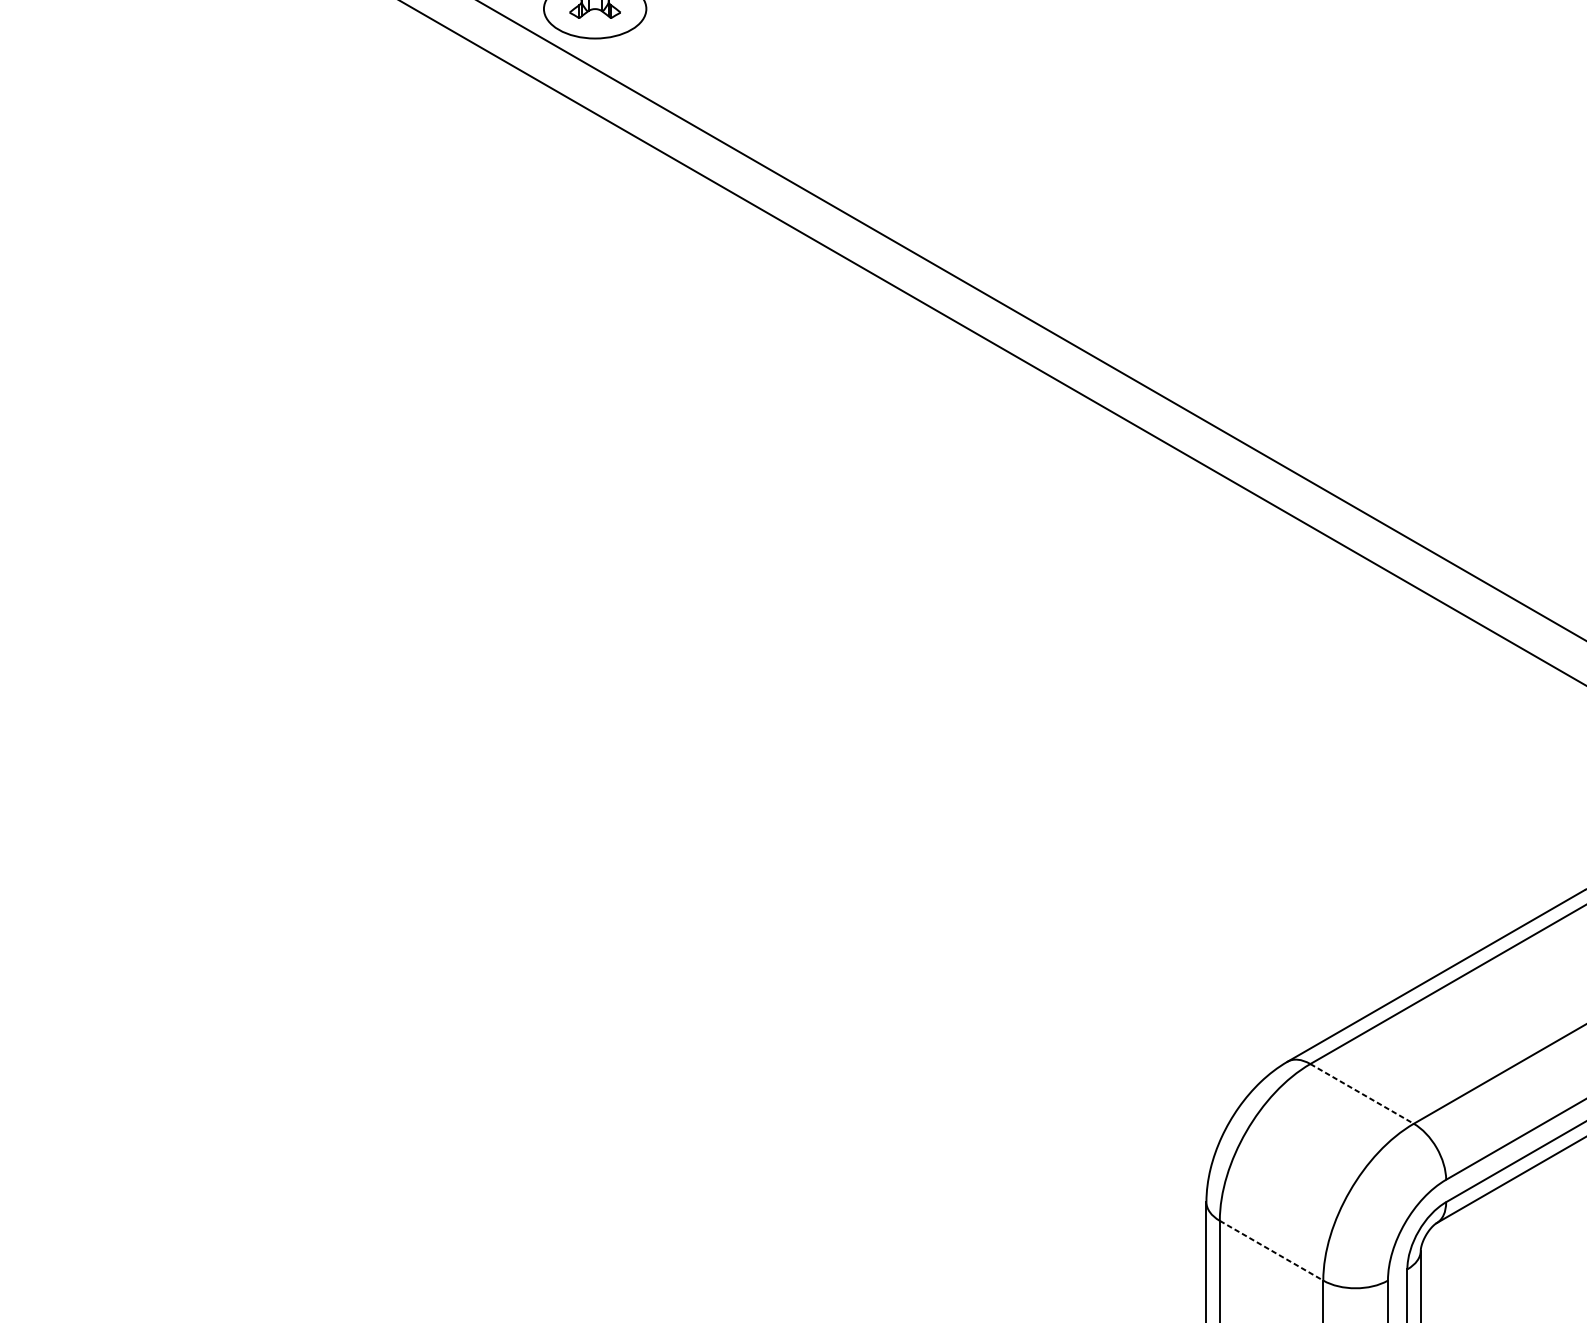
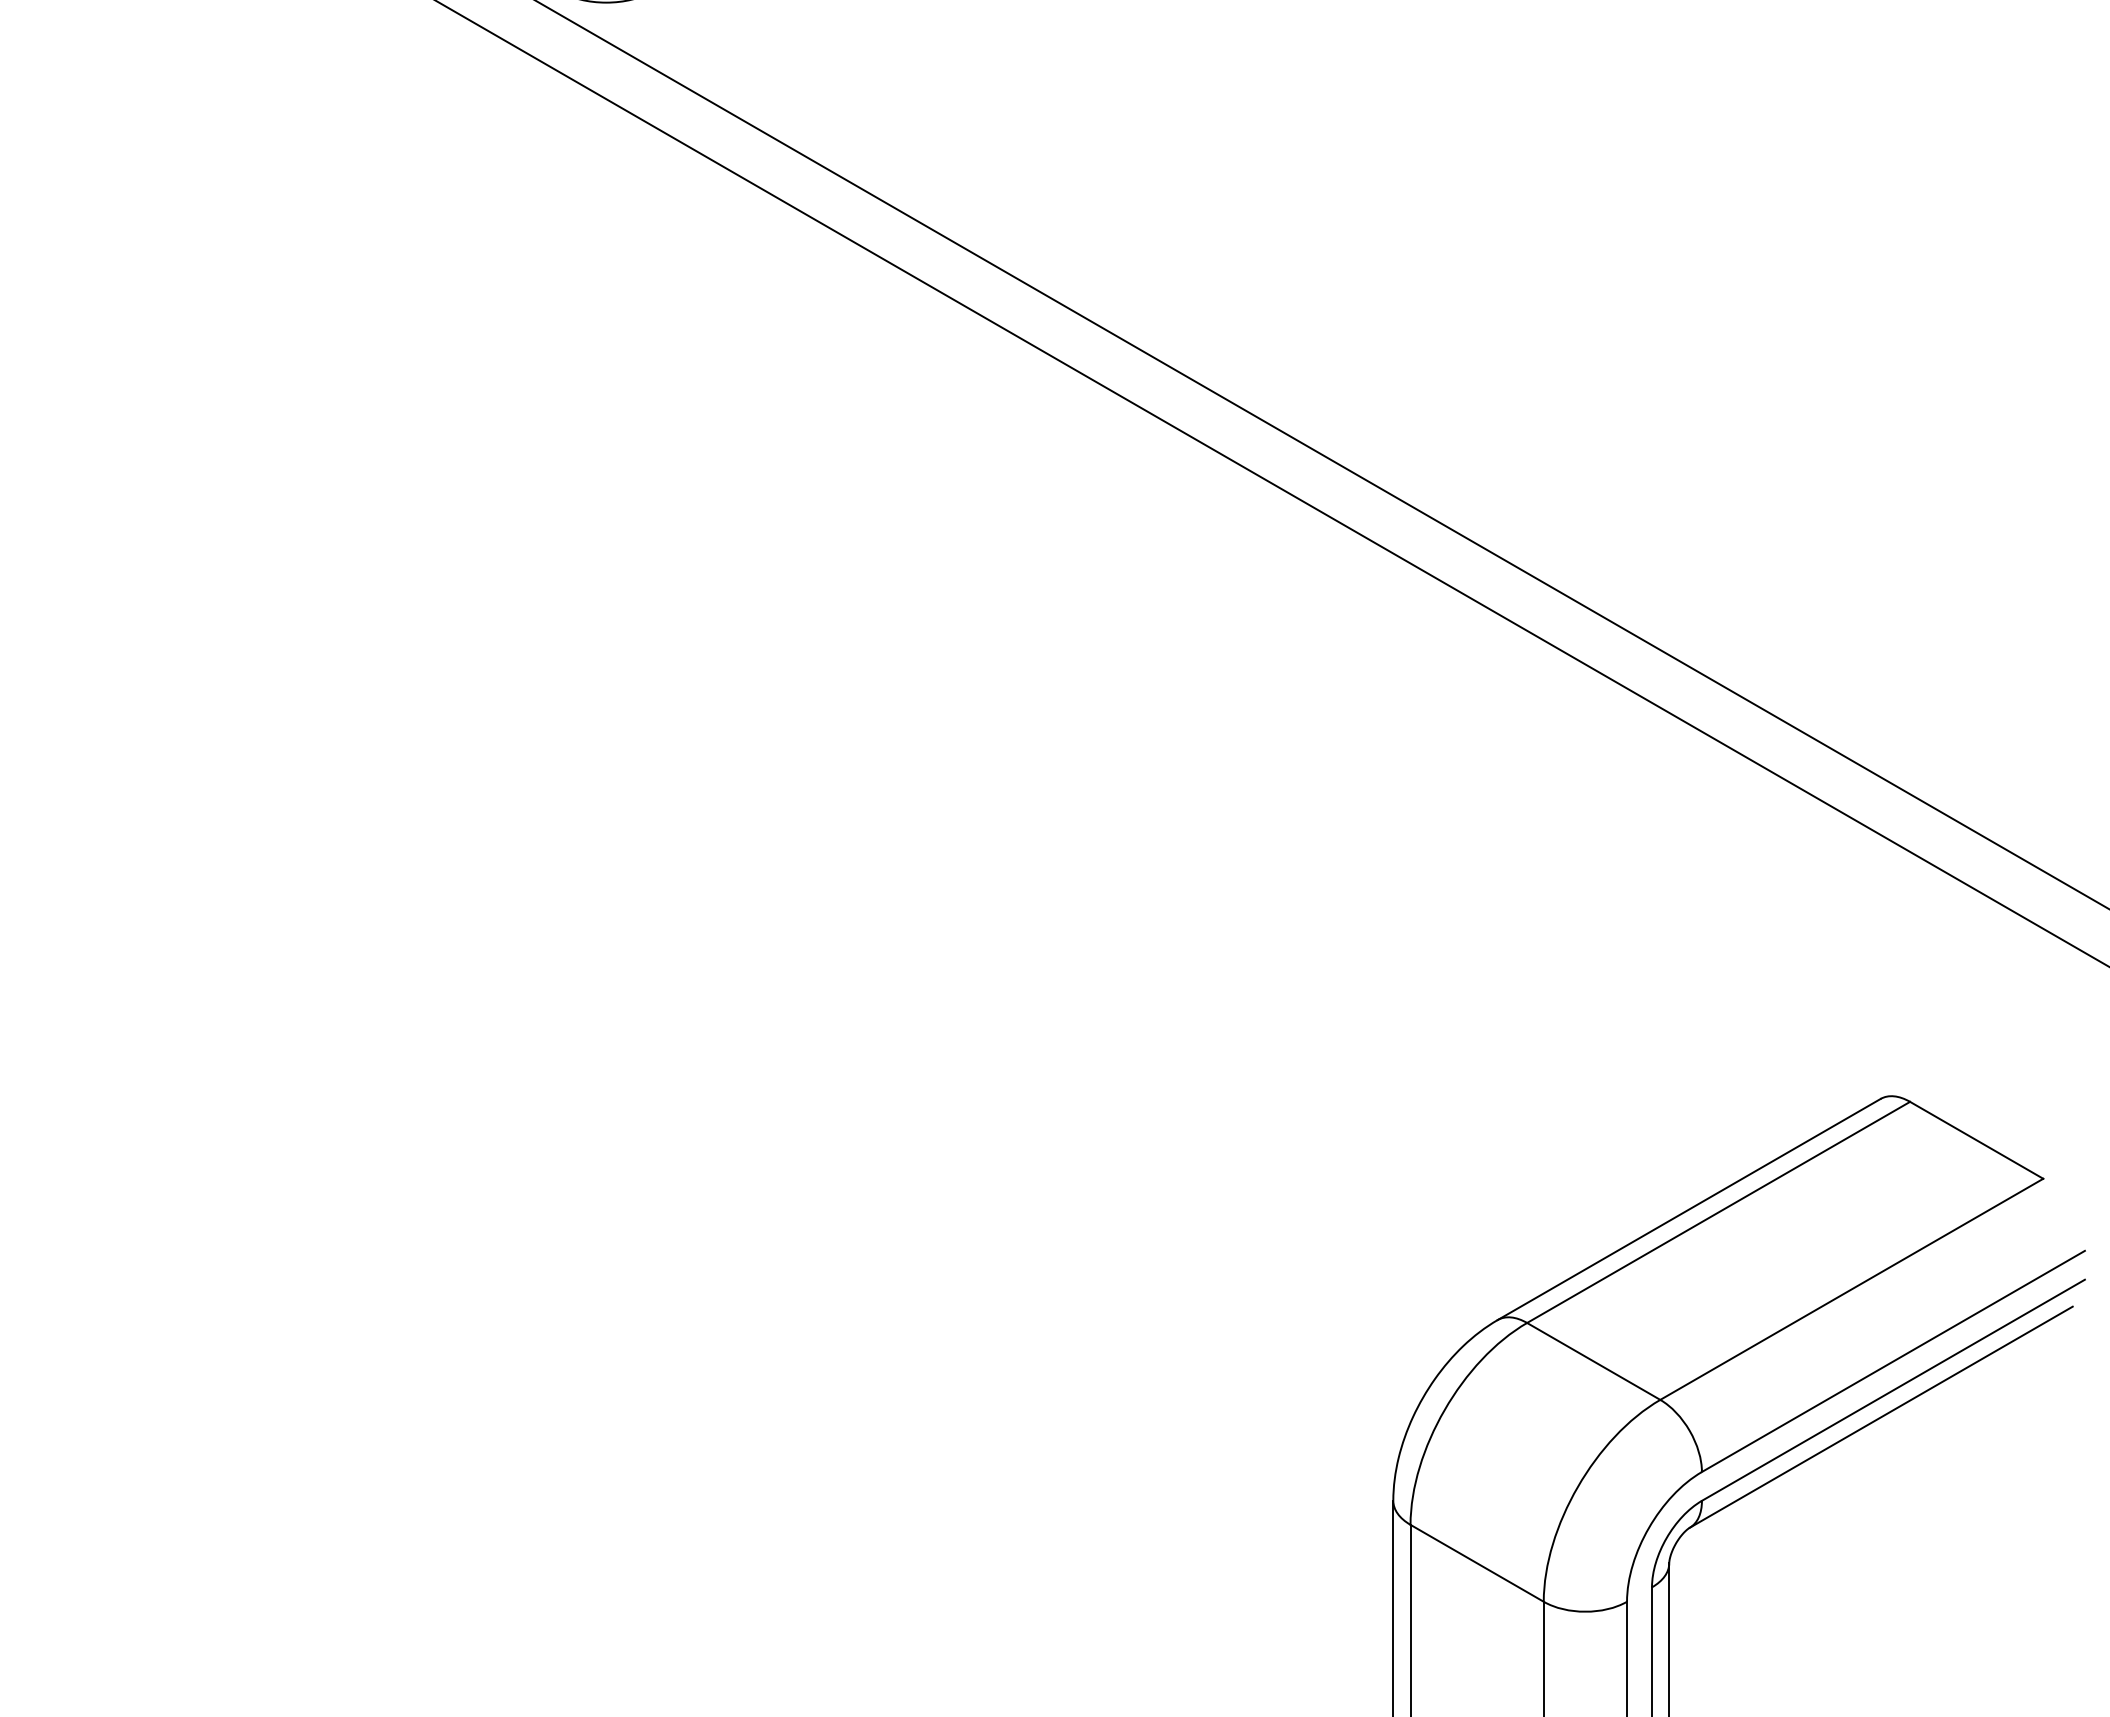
line: (1361, 1093) -> (1593, 1361), dashed -> solid
line: (1271, 1250) -> (1477, 1563), dashed -> solid

